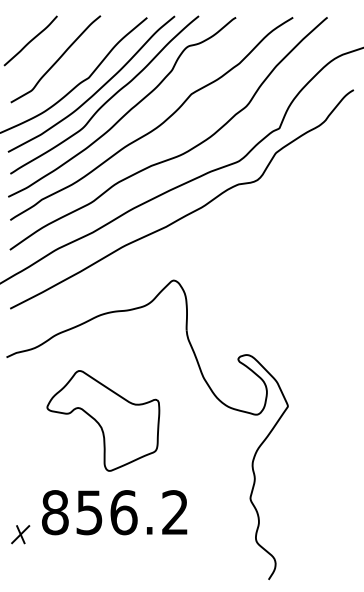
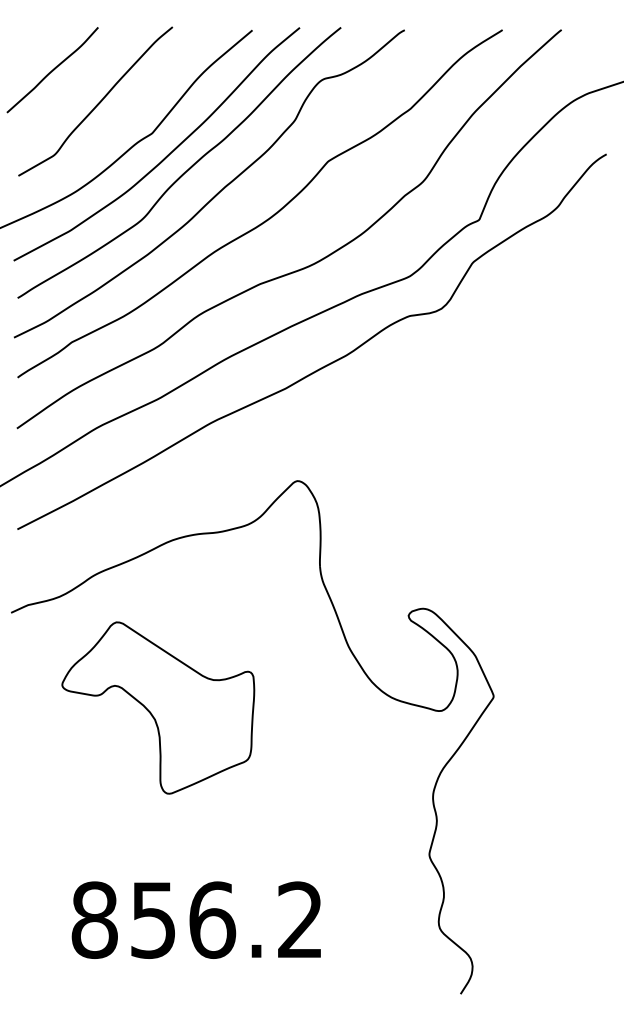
part: (103, 420) -> (158, 707), moved
text: (114, 512) -> (196, 919), moved
part: (20, 534) -> (35, 916), removed

